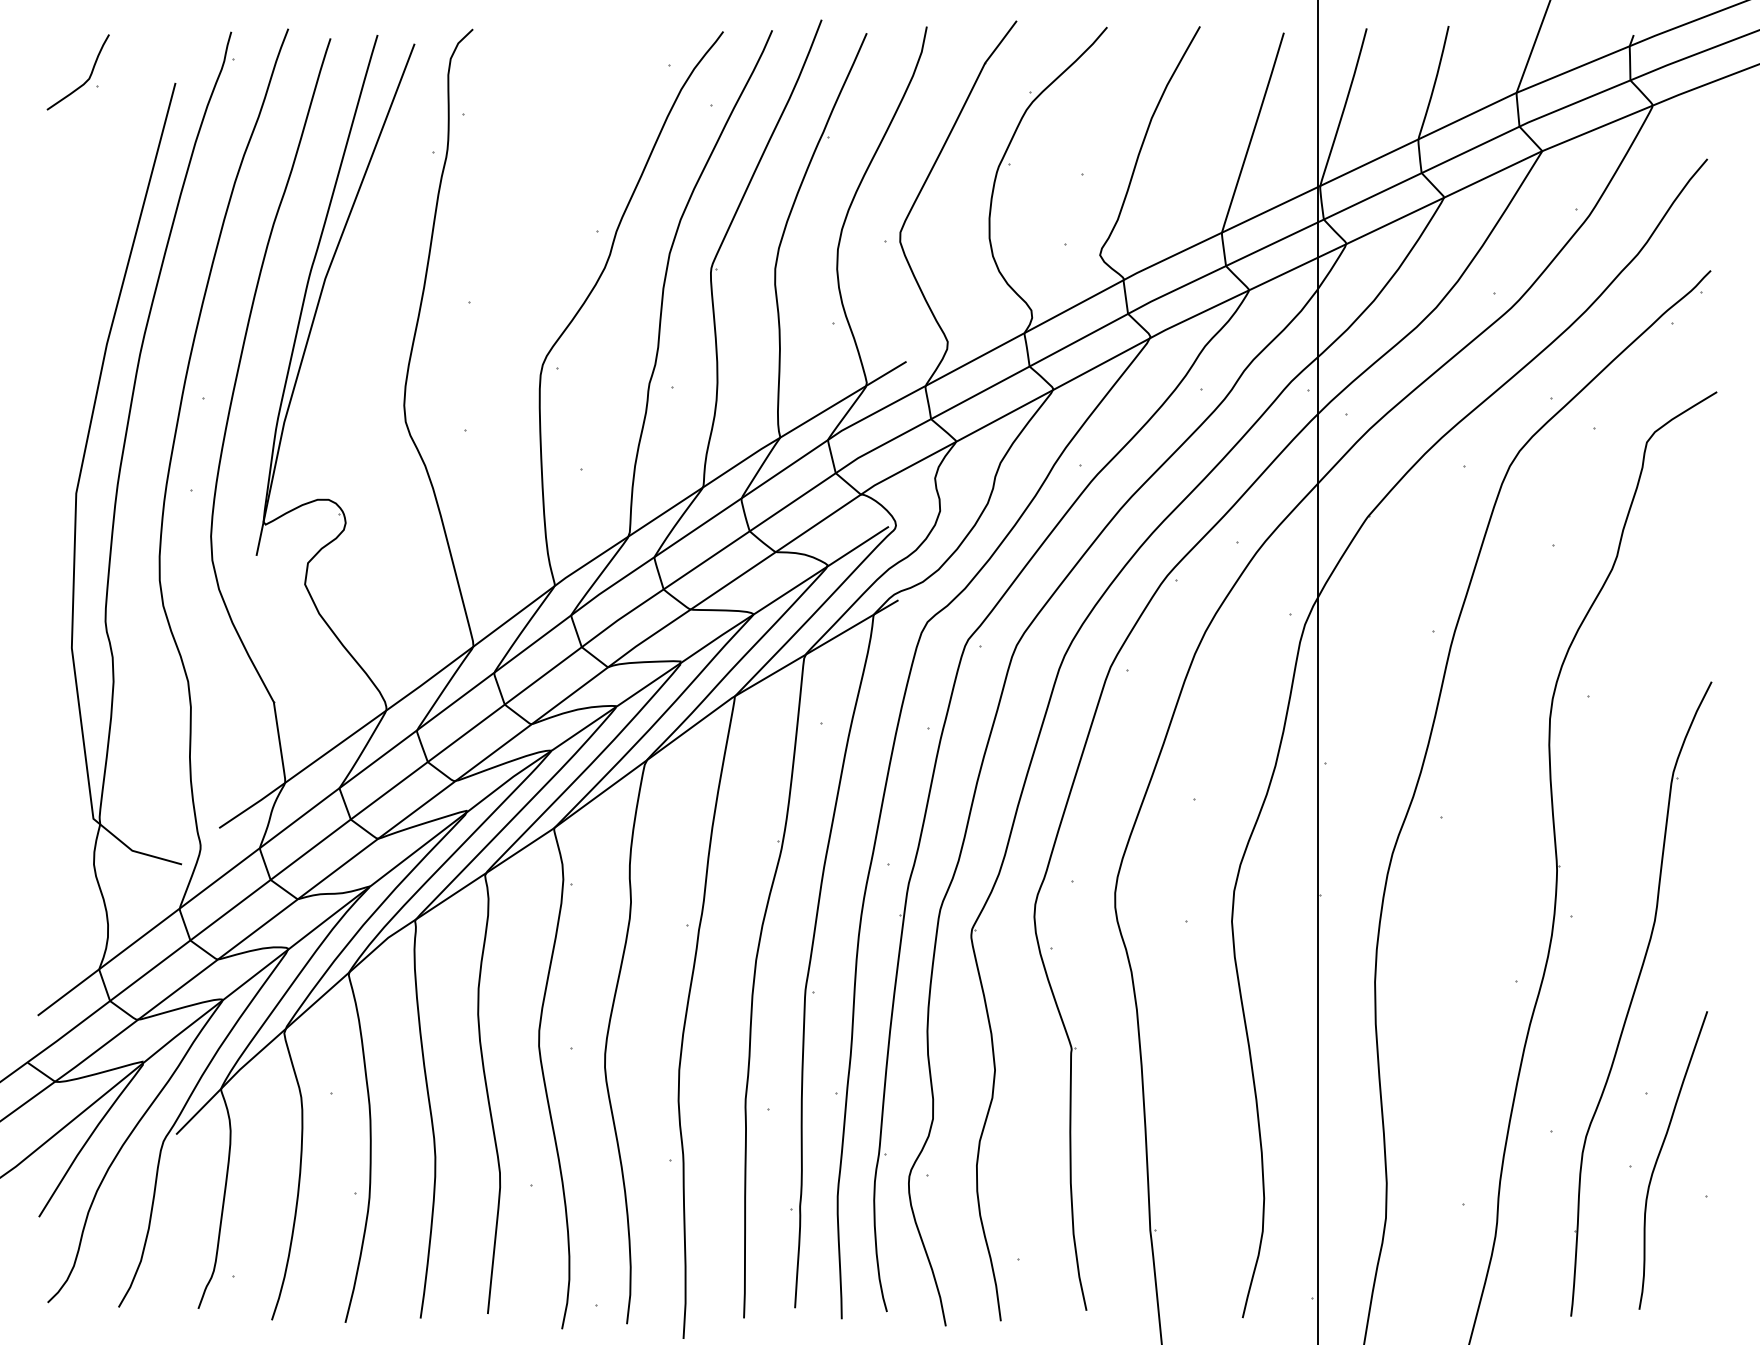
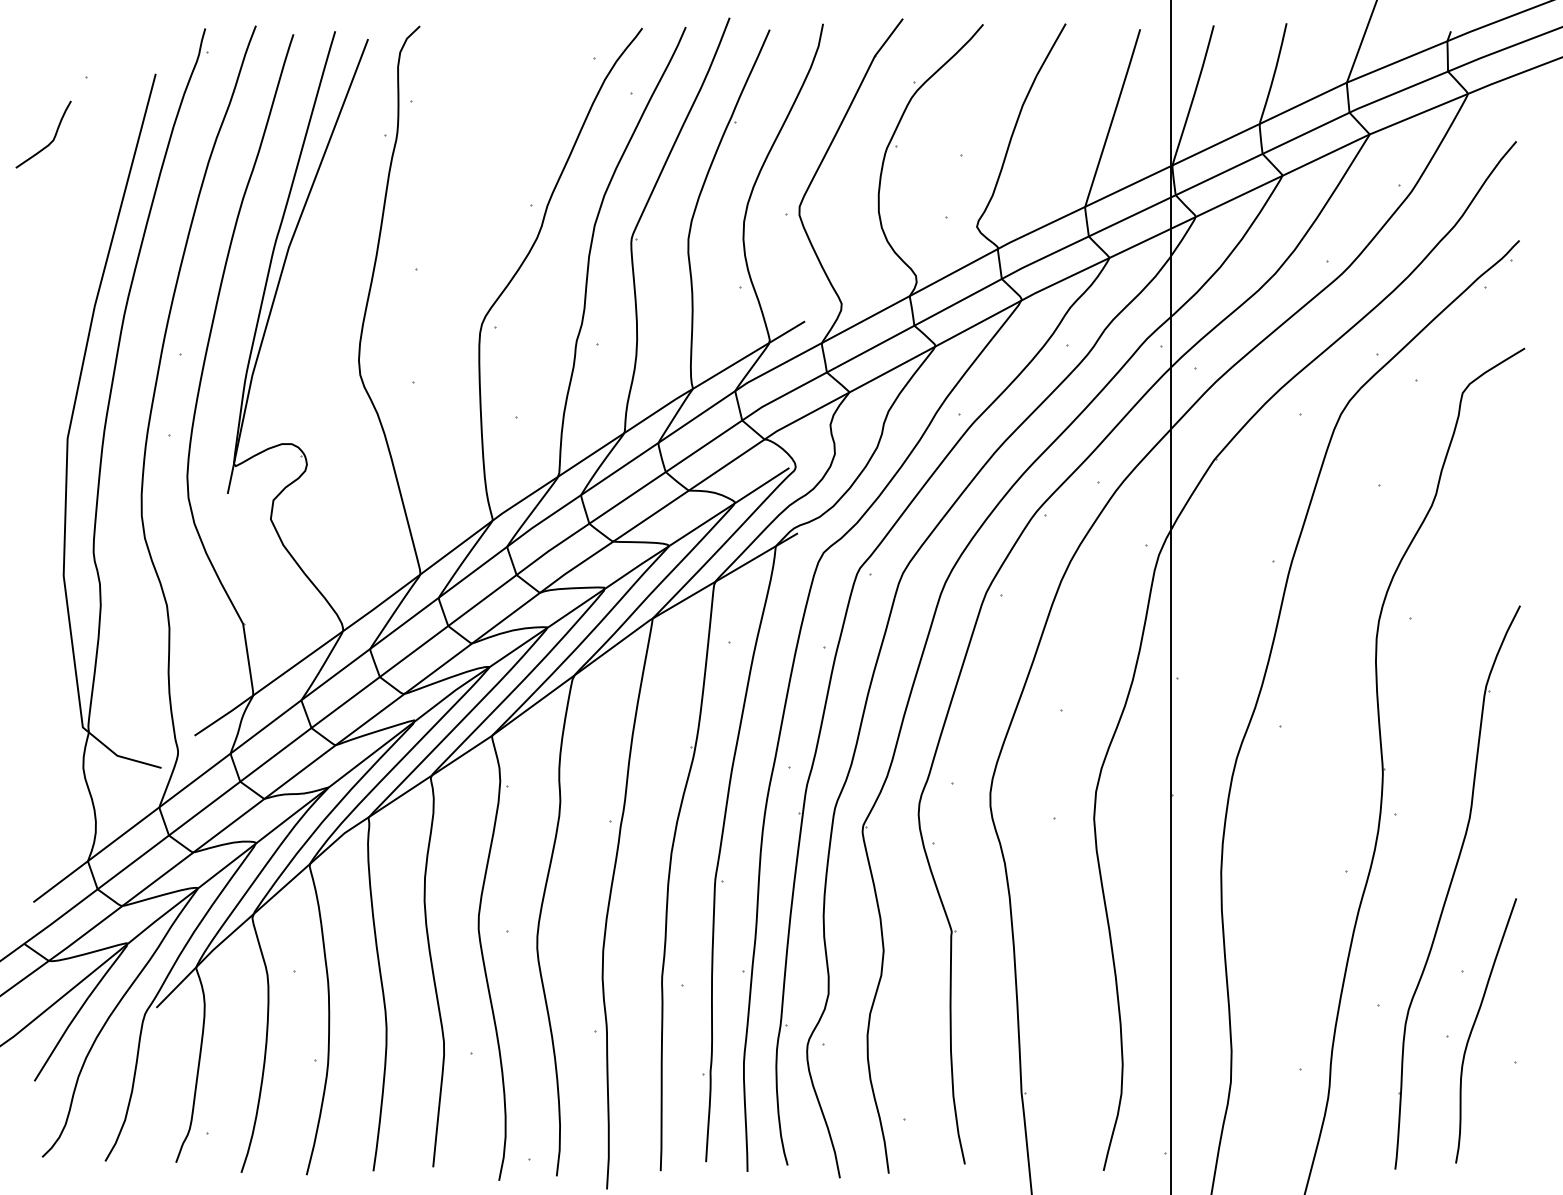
curve: (86, 80) -> (50, 141), moved

